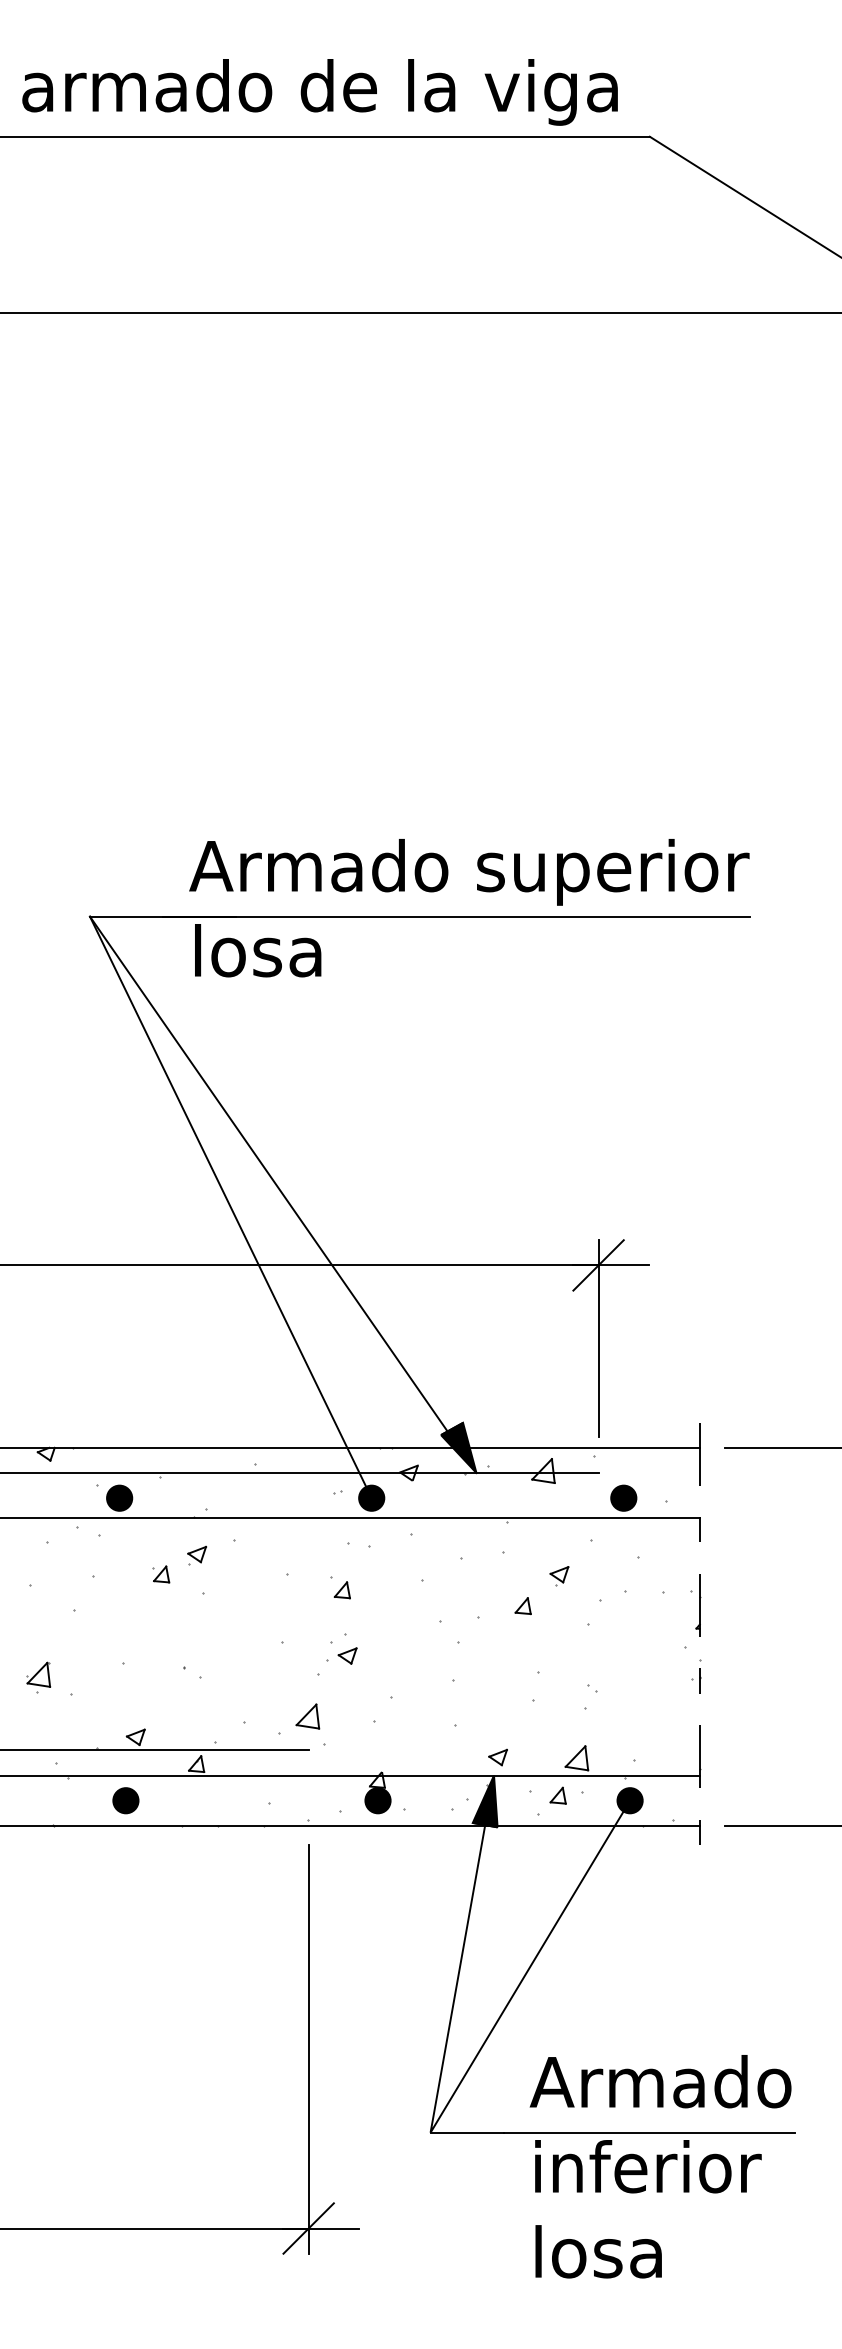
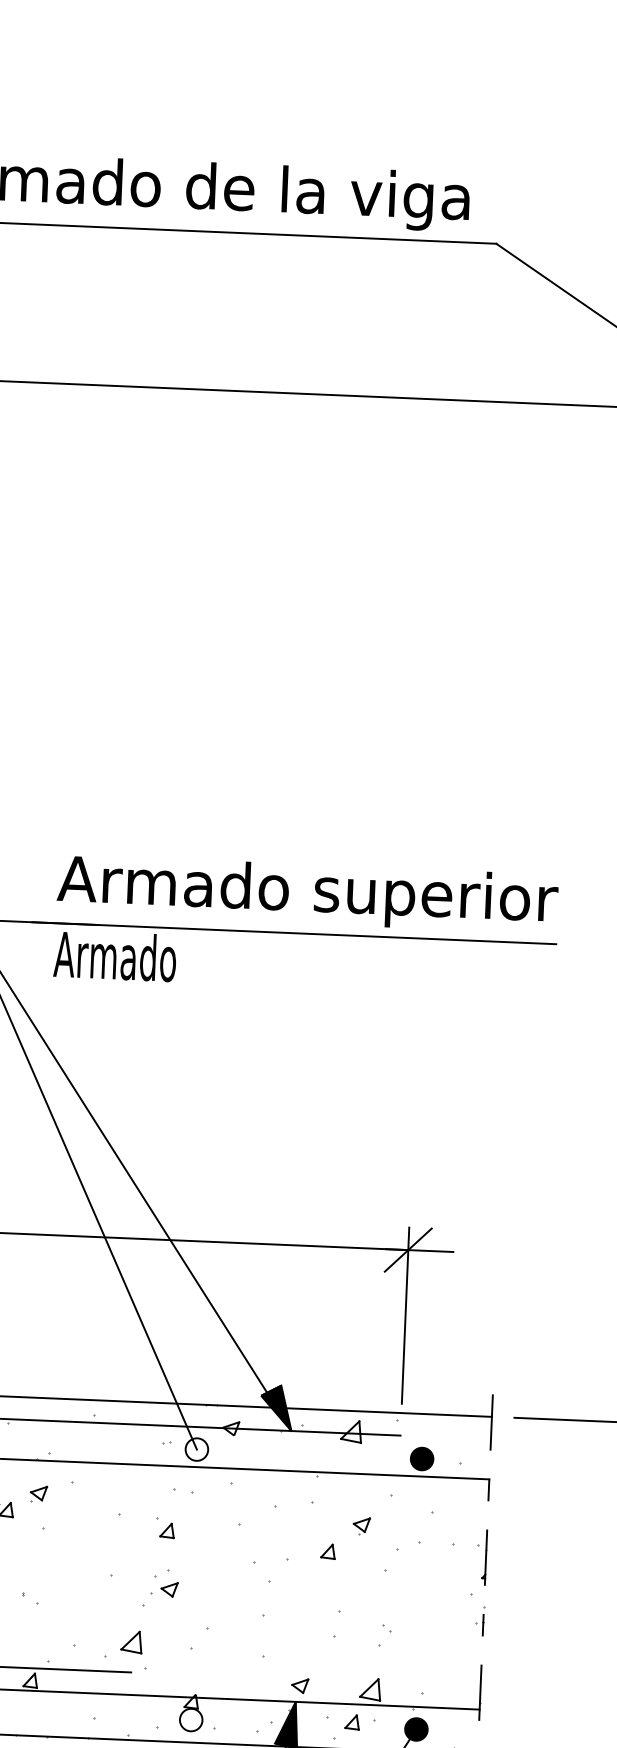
text: (256, 950) -> (114, 955), losa -> Armado
fill: (371, 1497) -> (196, 1448), removed
fill: (377, 1800) -> (190, 1719), removed

